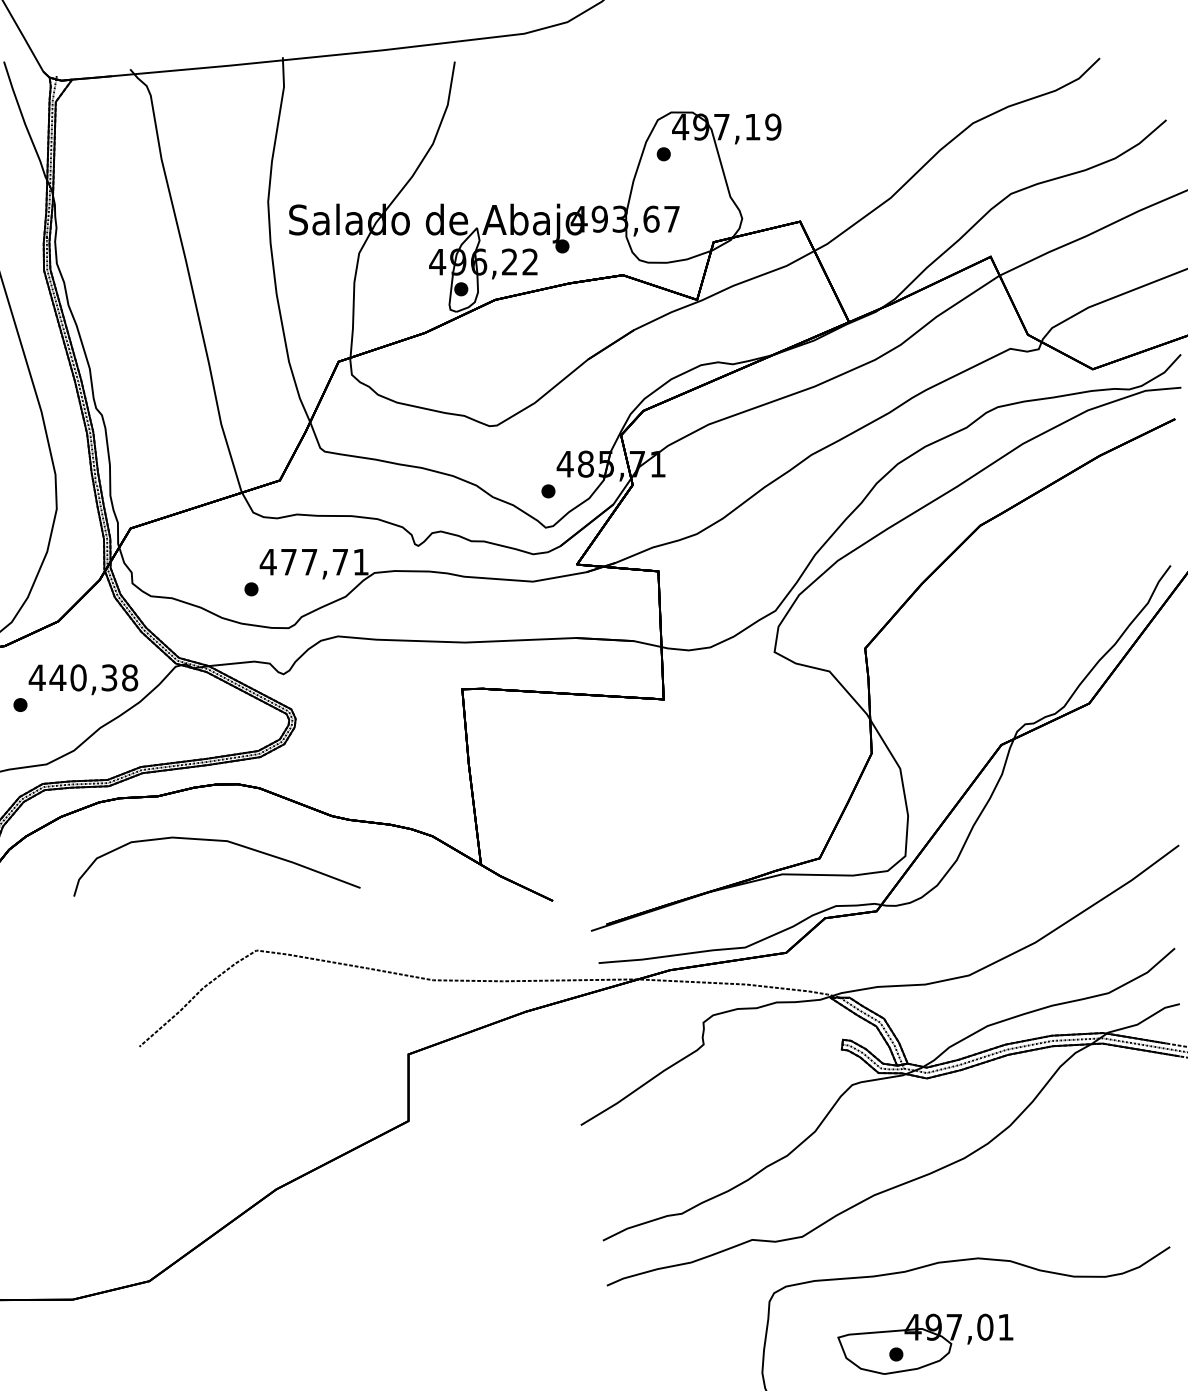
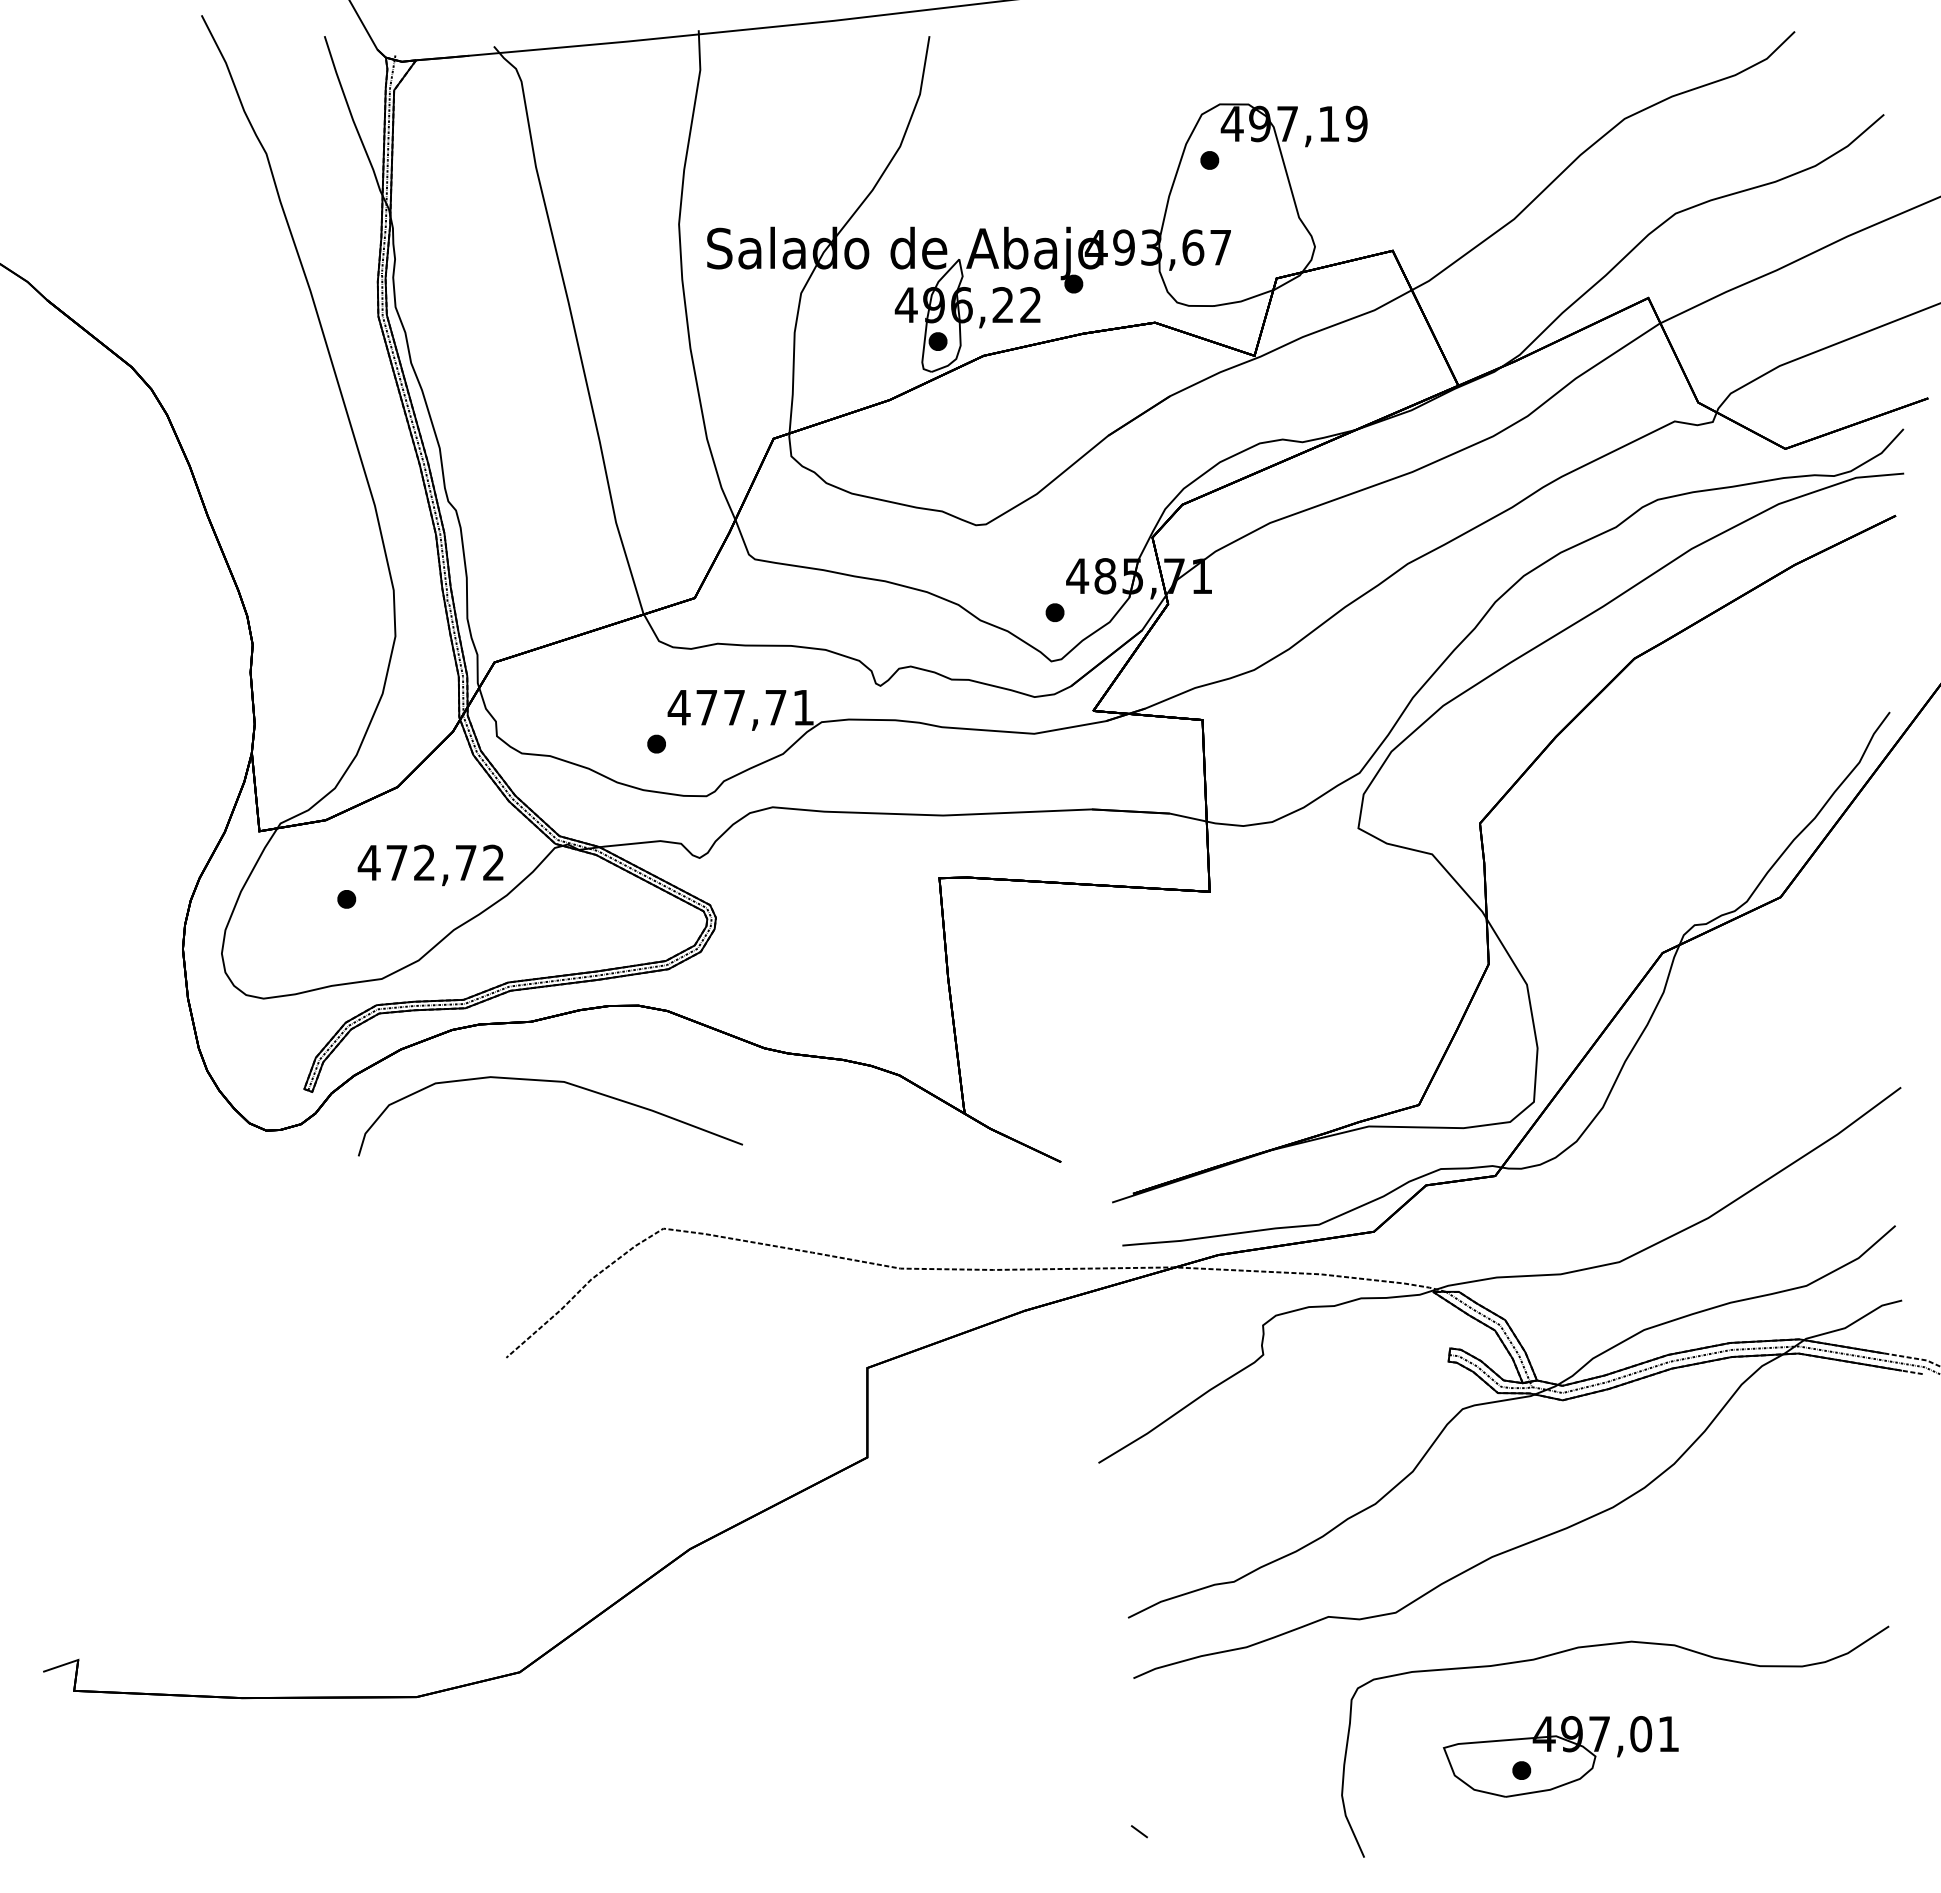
text: (93, 677) -> (444, 862), 440,38 -> 472,72
curve: (218, 841) -> (552, 1082), moved

